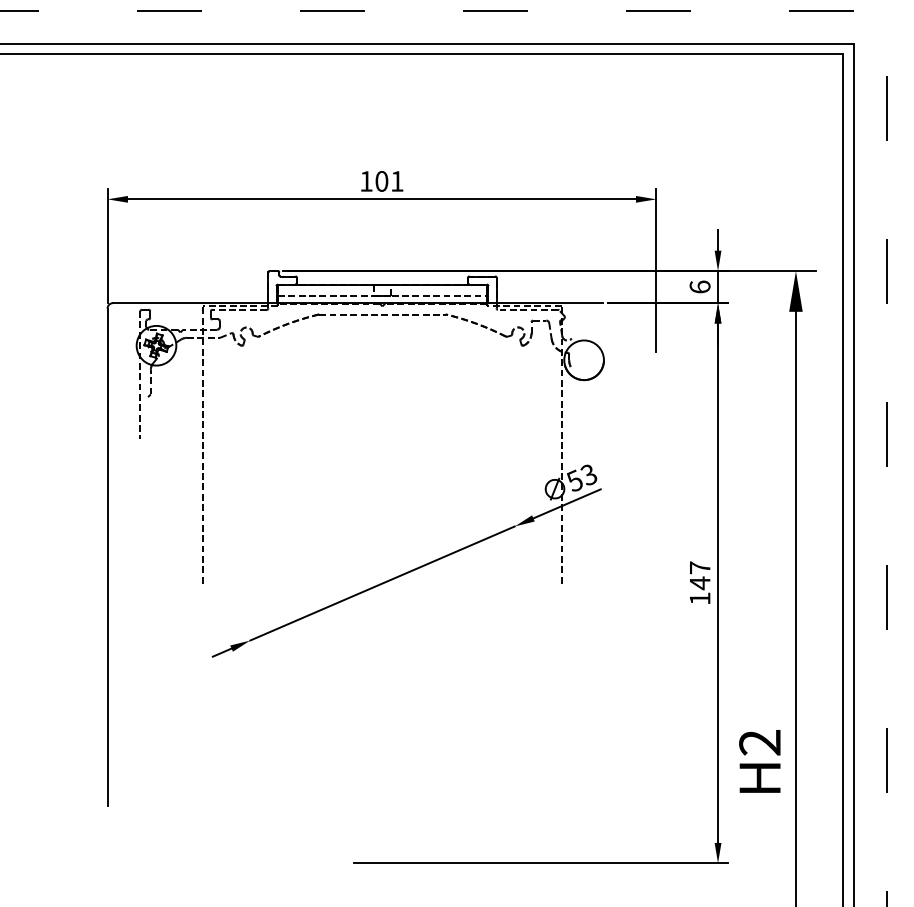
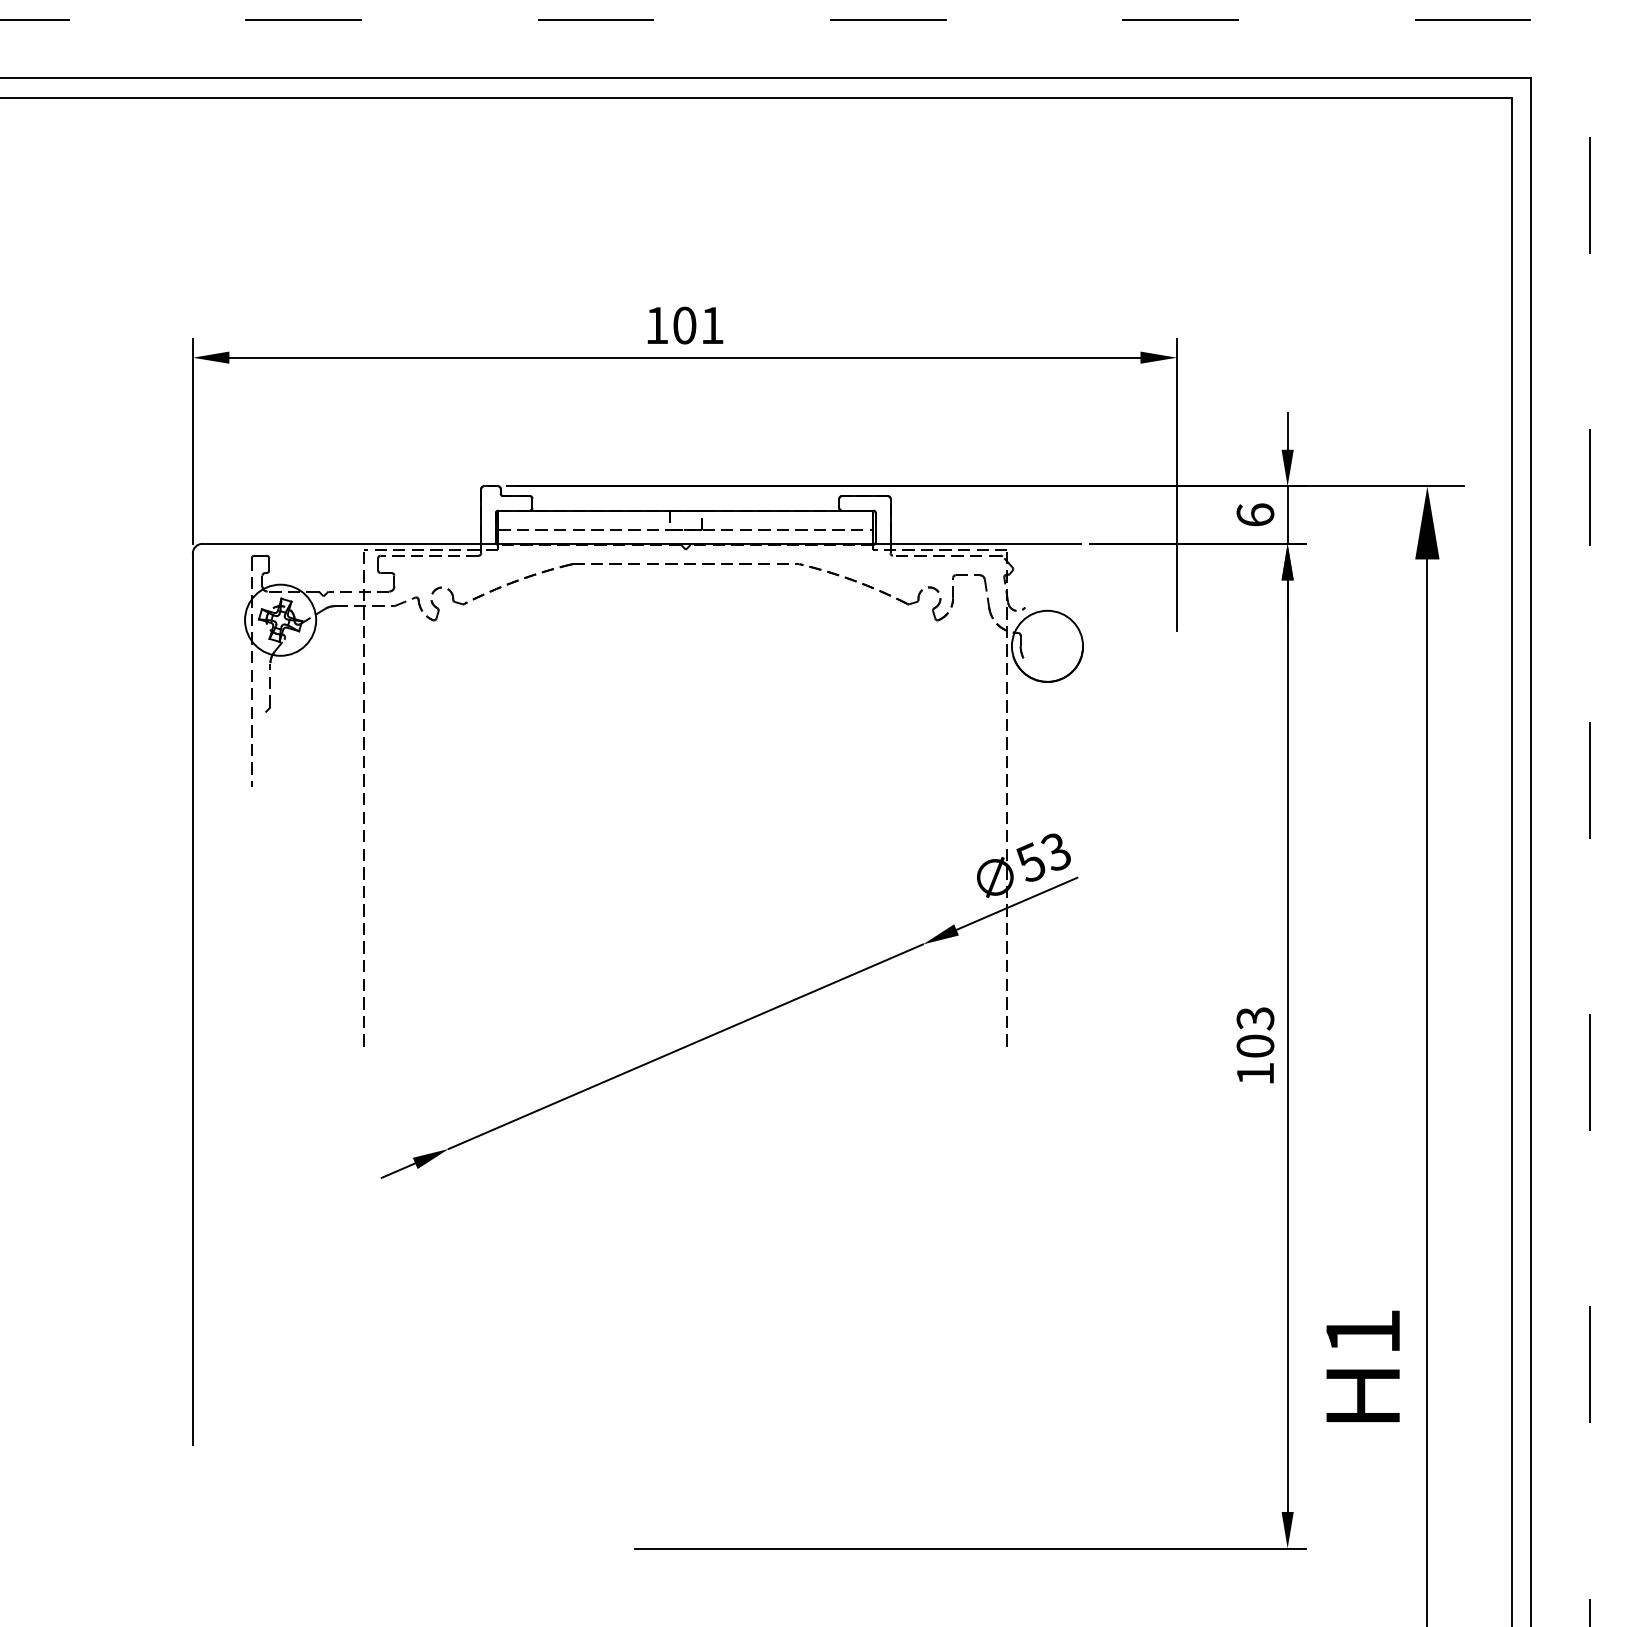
text: (699, 575) -> (1254, 1032), 147 -> 103
text: (759, 742) -> (1362, 1331), H2 -> H1

